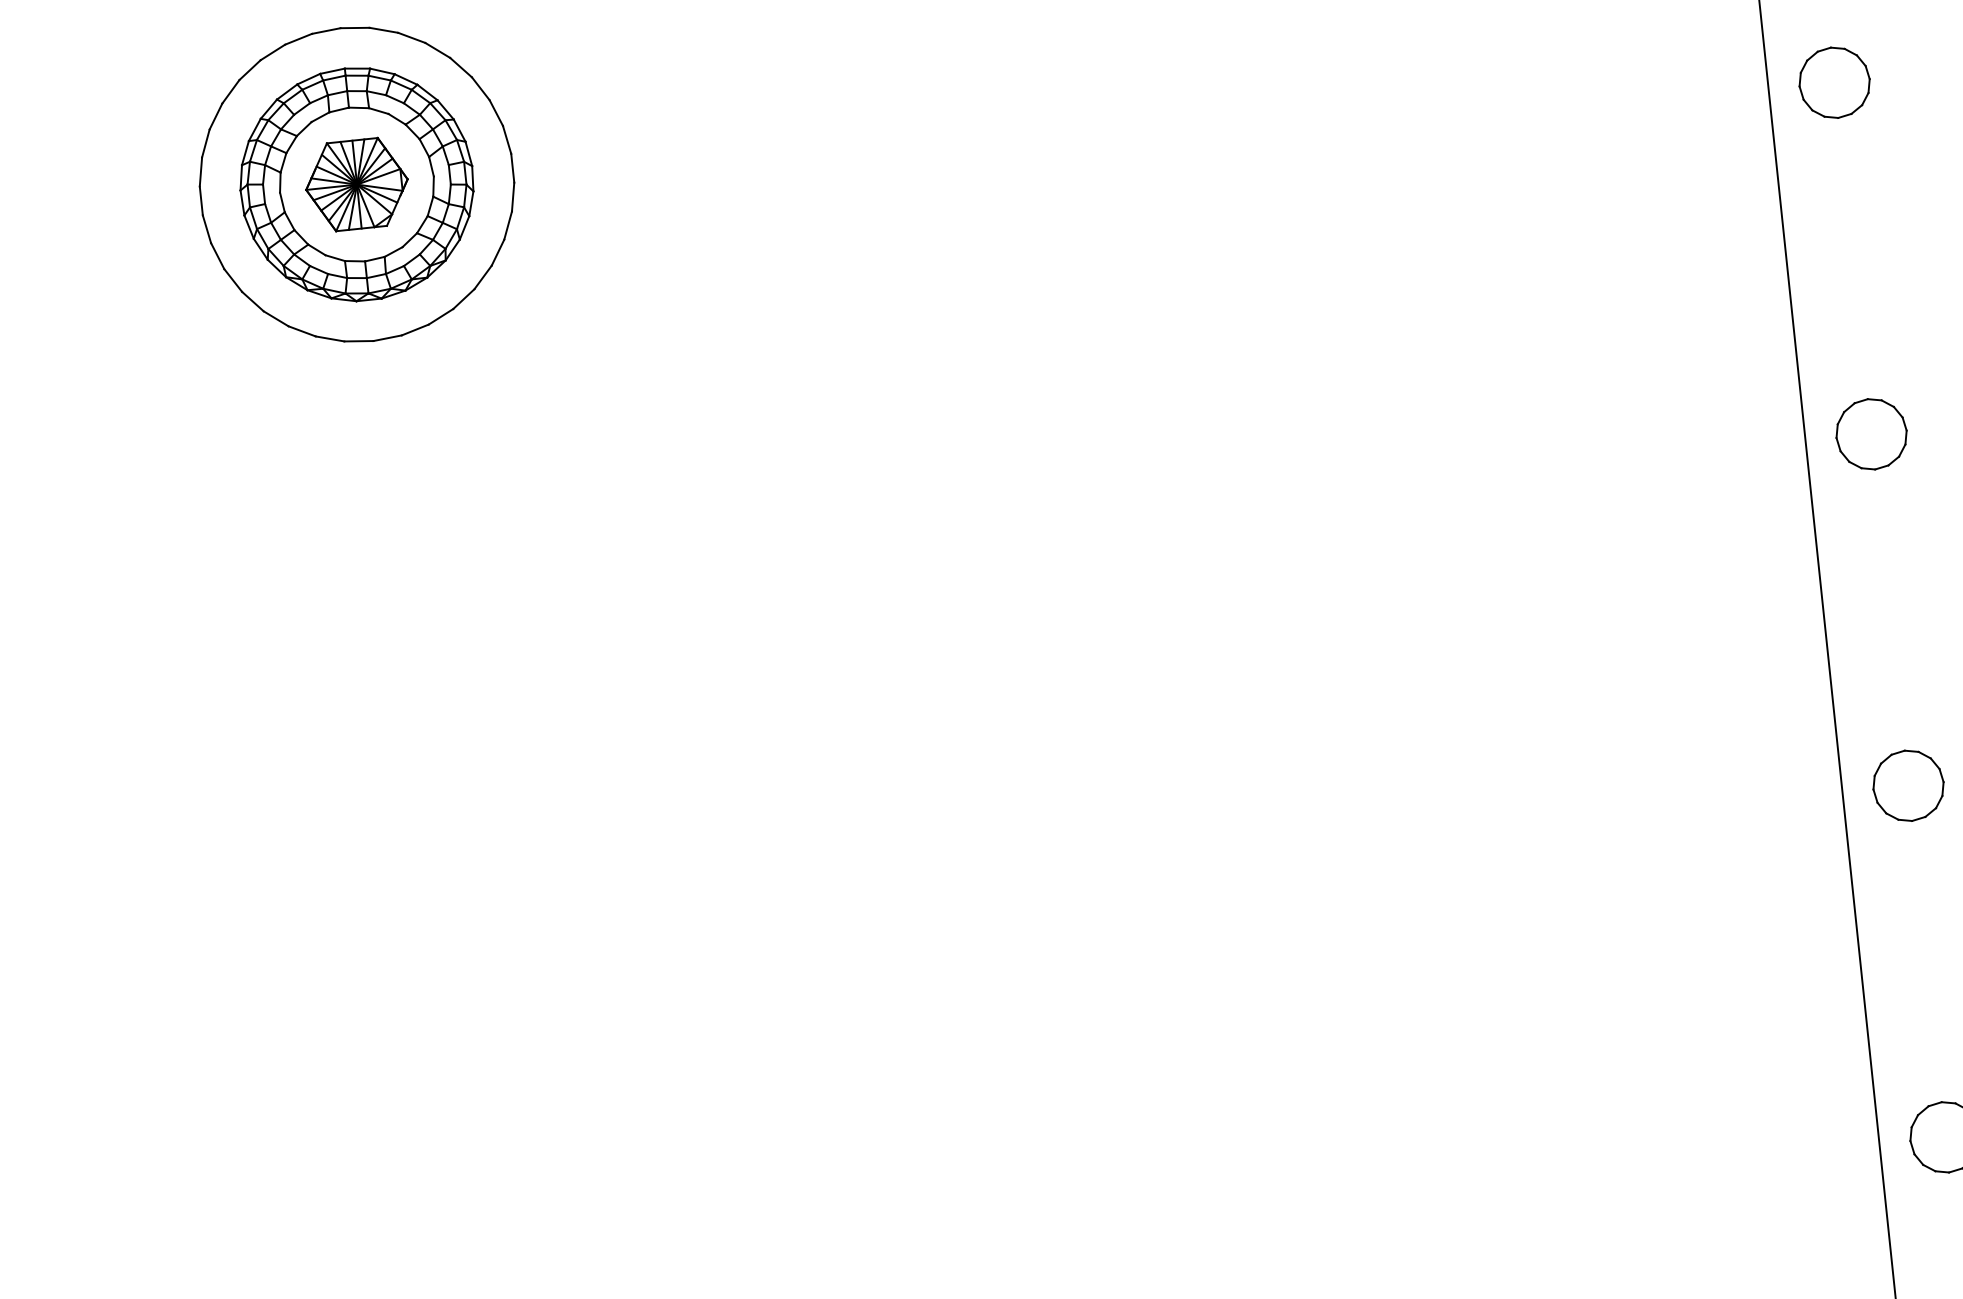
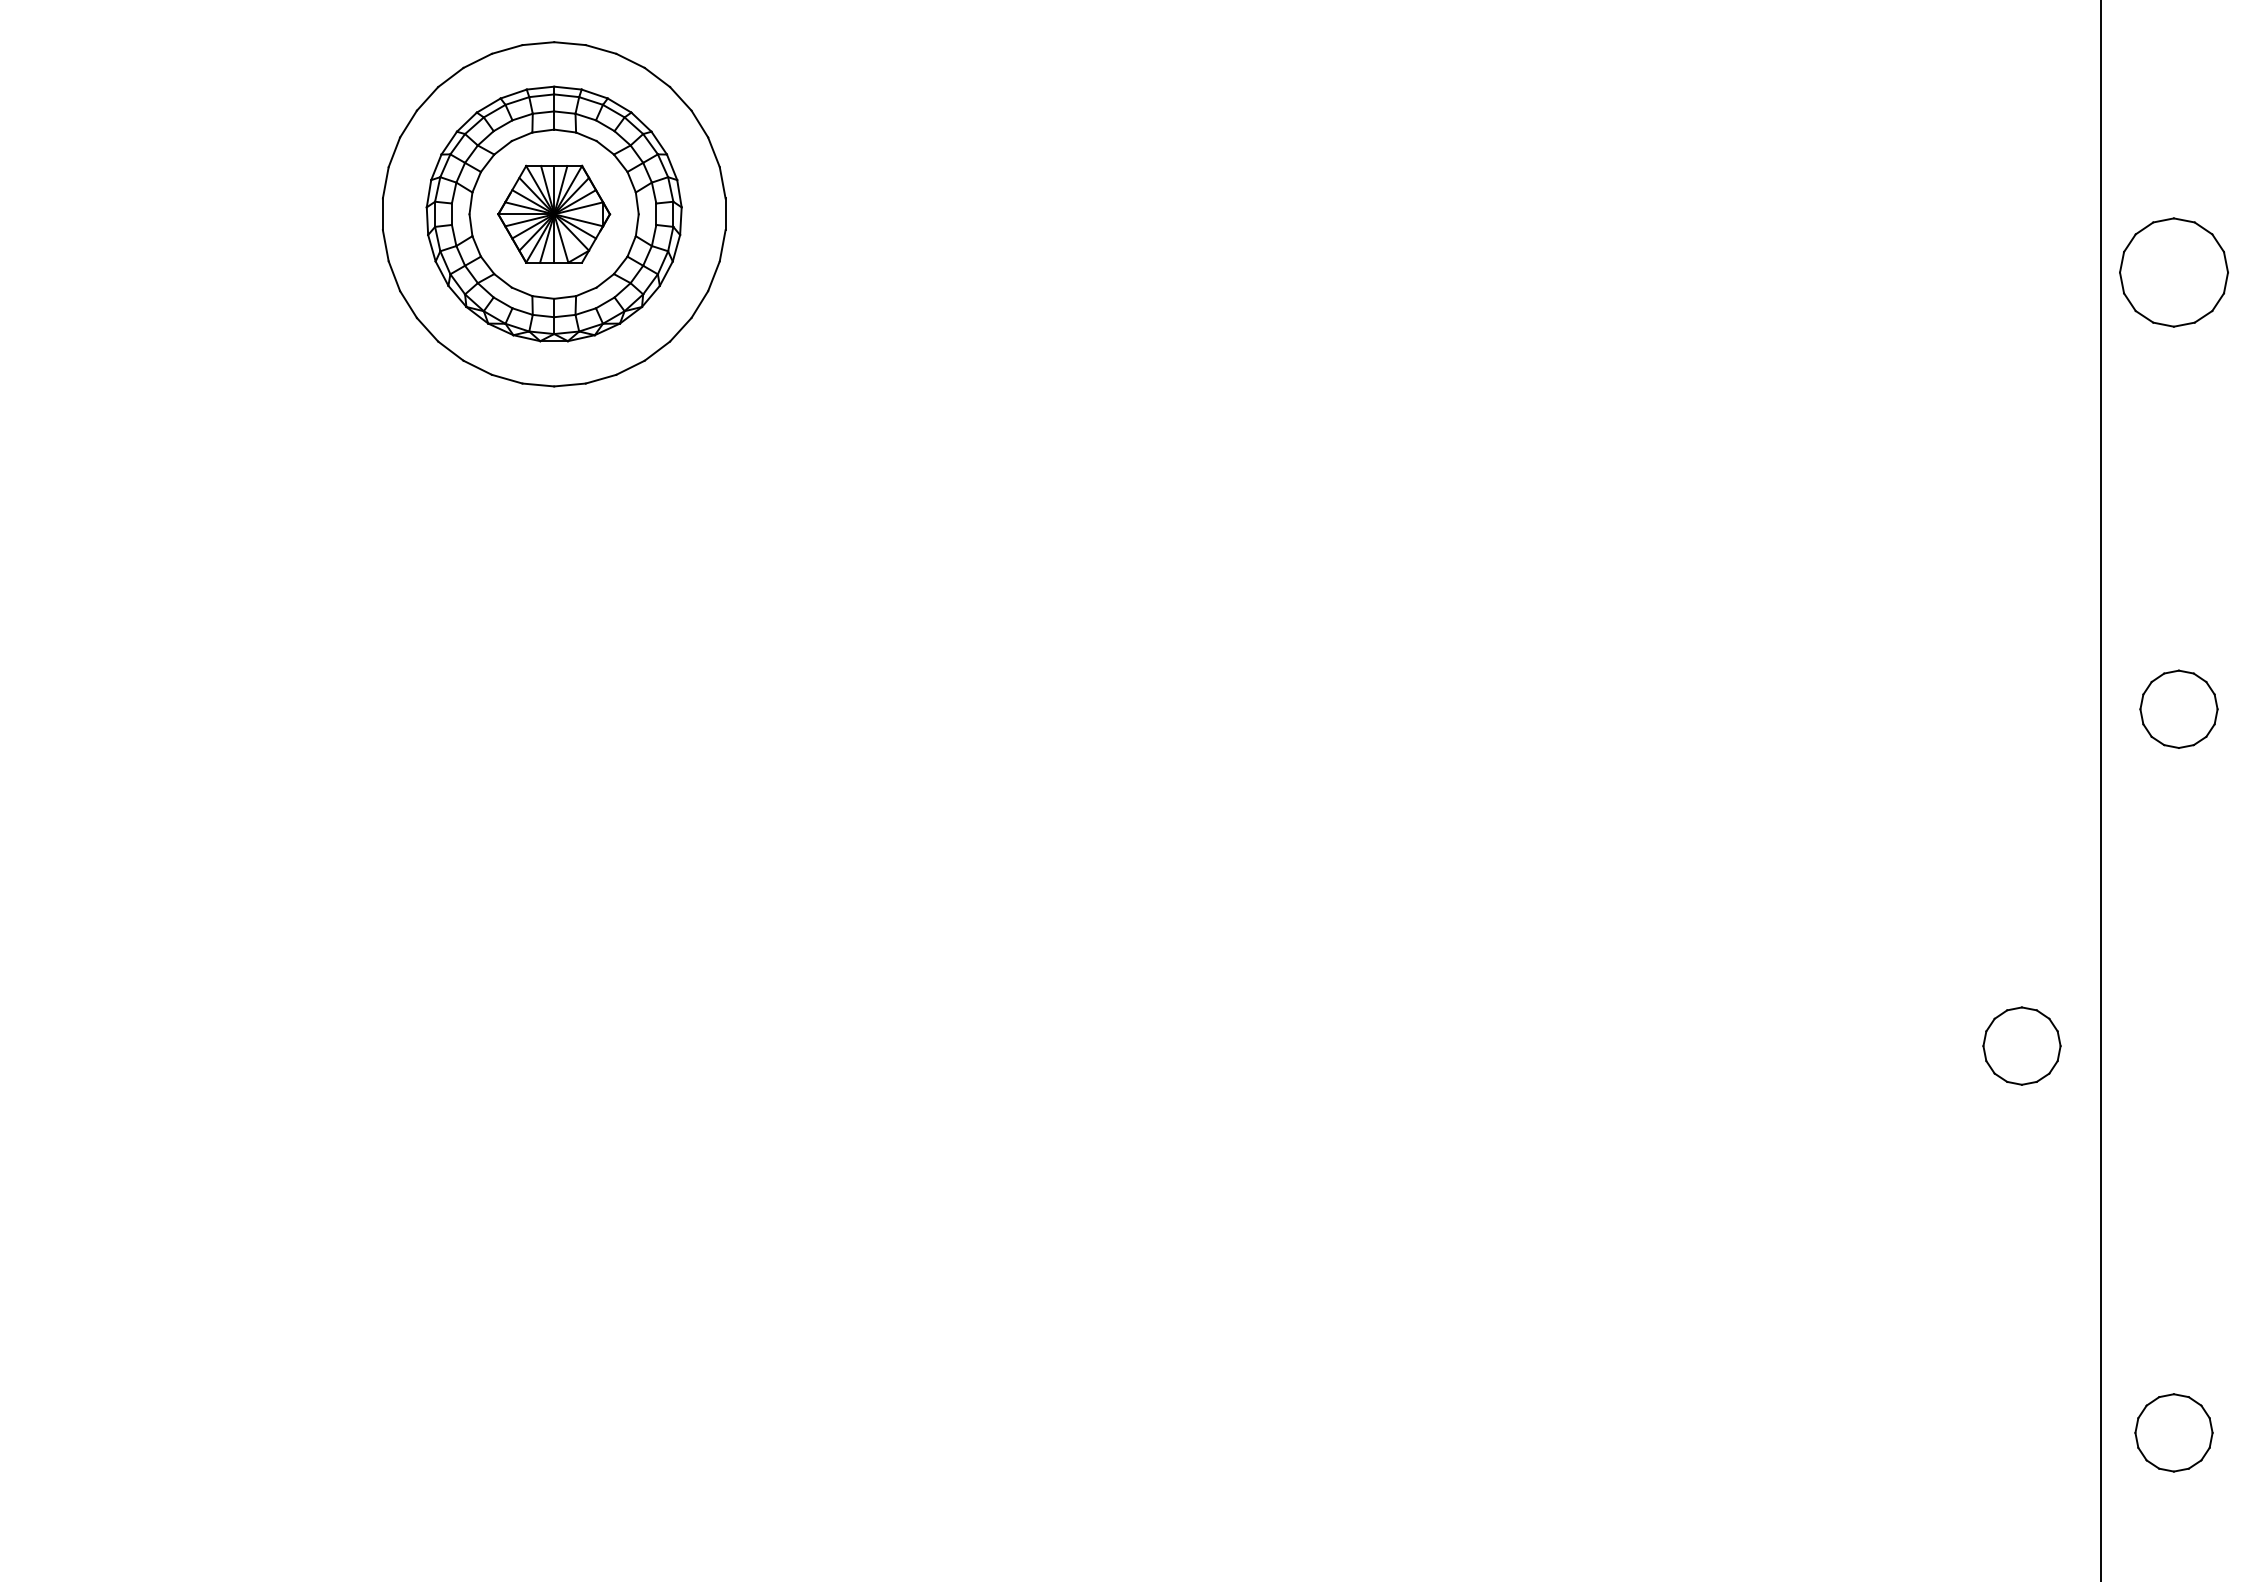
part: (1834, 82) -> (2173, 272), size x1.4
part: (1871, 433) -> (2178, 708), moved
part: (1908, 785) -> (2021, 1045), moved

